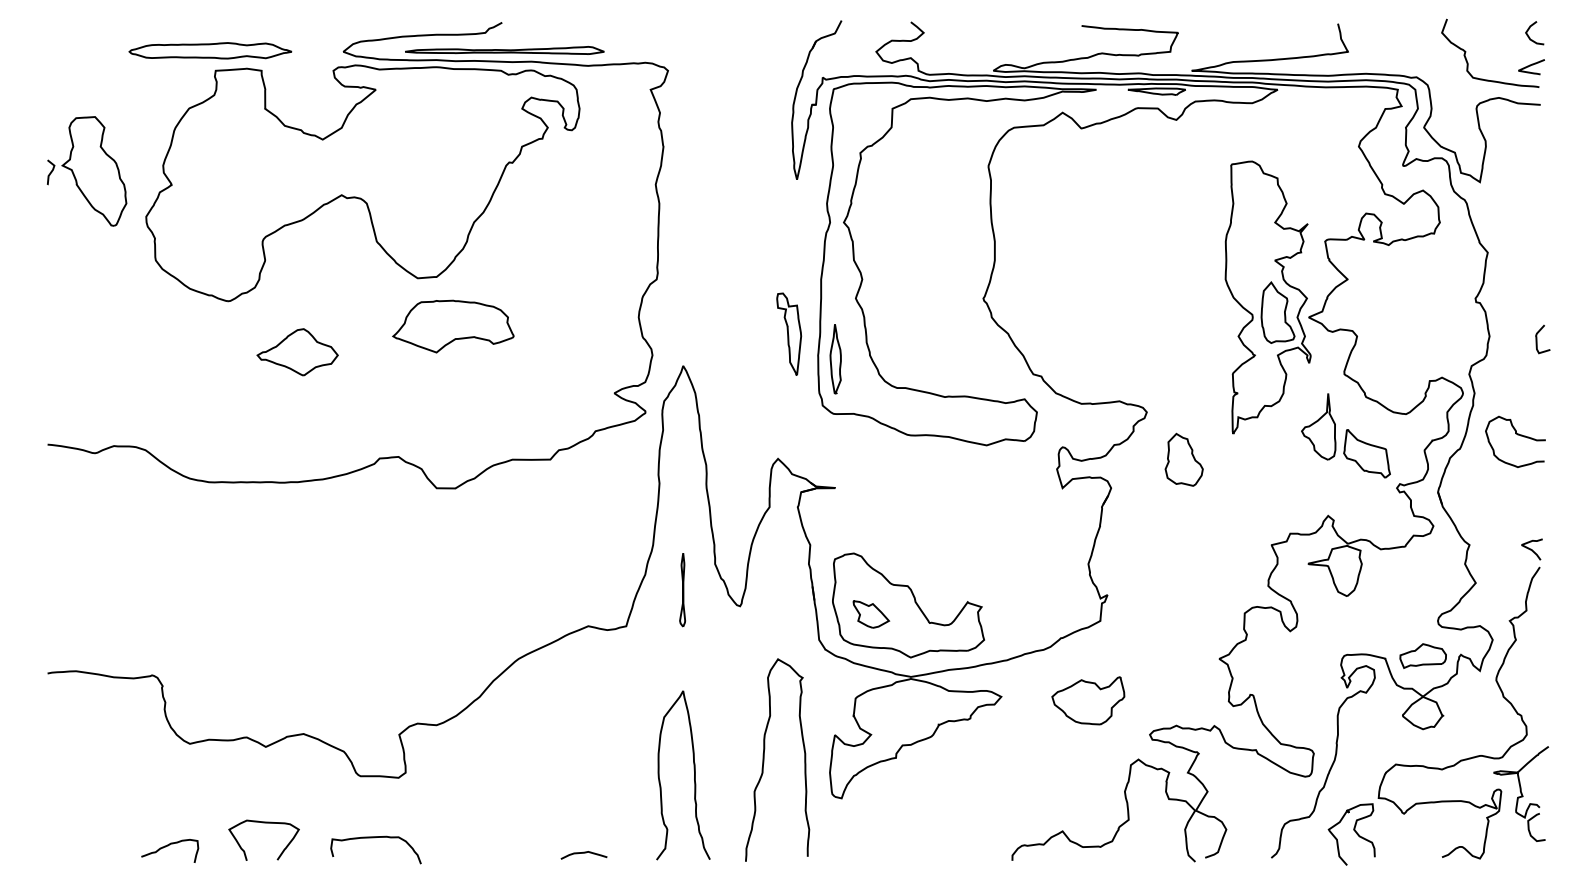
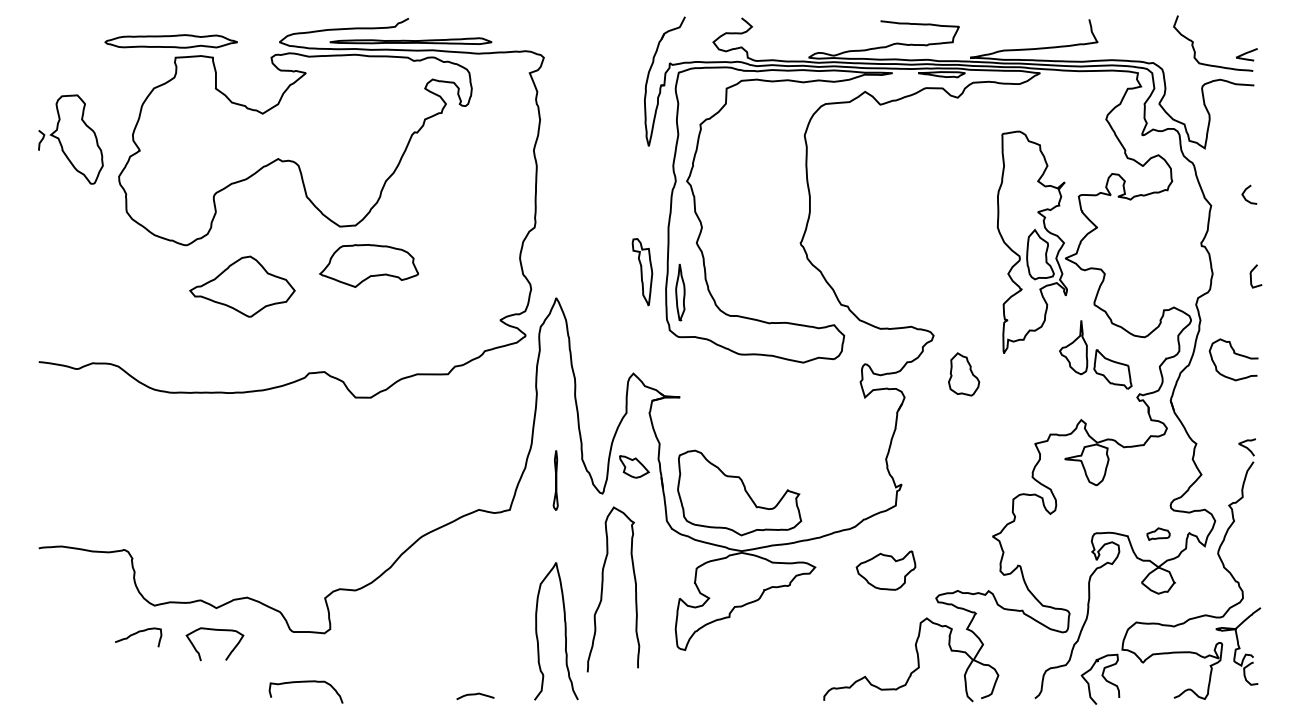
curve: (1530, 37) -> (1245, 198), moved
part: (297, 352) -> (242, 287), size x1.6
part: (871, 614) -> (634, 466), moved
part: (1422, 655) -> (1158, 533), size x0.6
curve: (764, 759) -> (602, 589), moved
curve: (263, 823) -> (214, 630), moved
curve: (168, 846) -> (137, 633), moved

